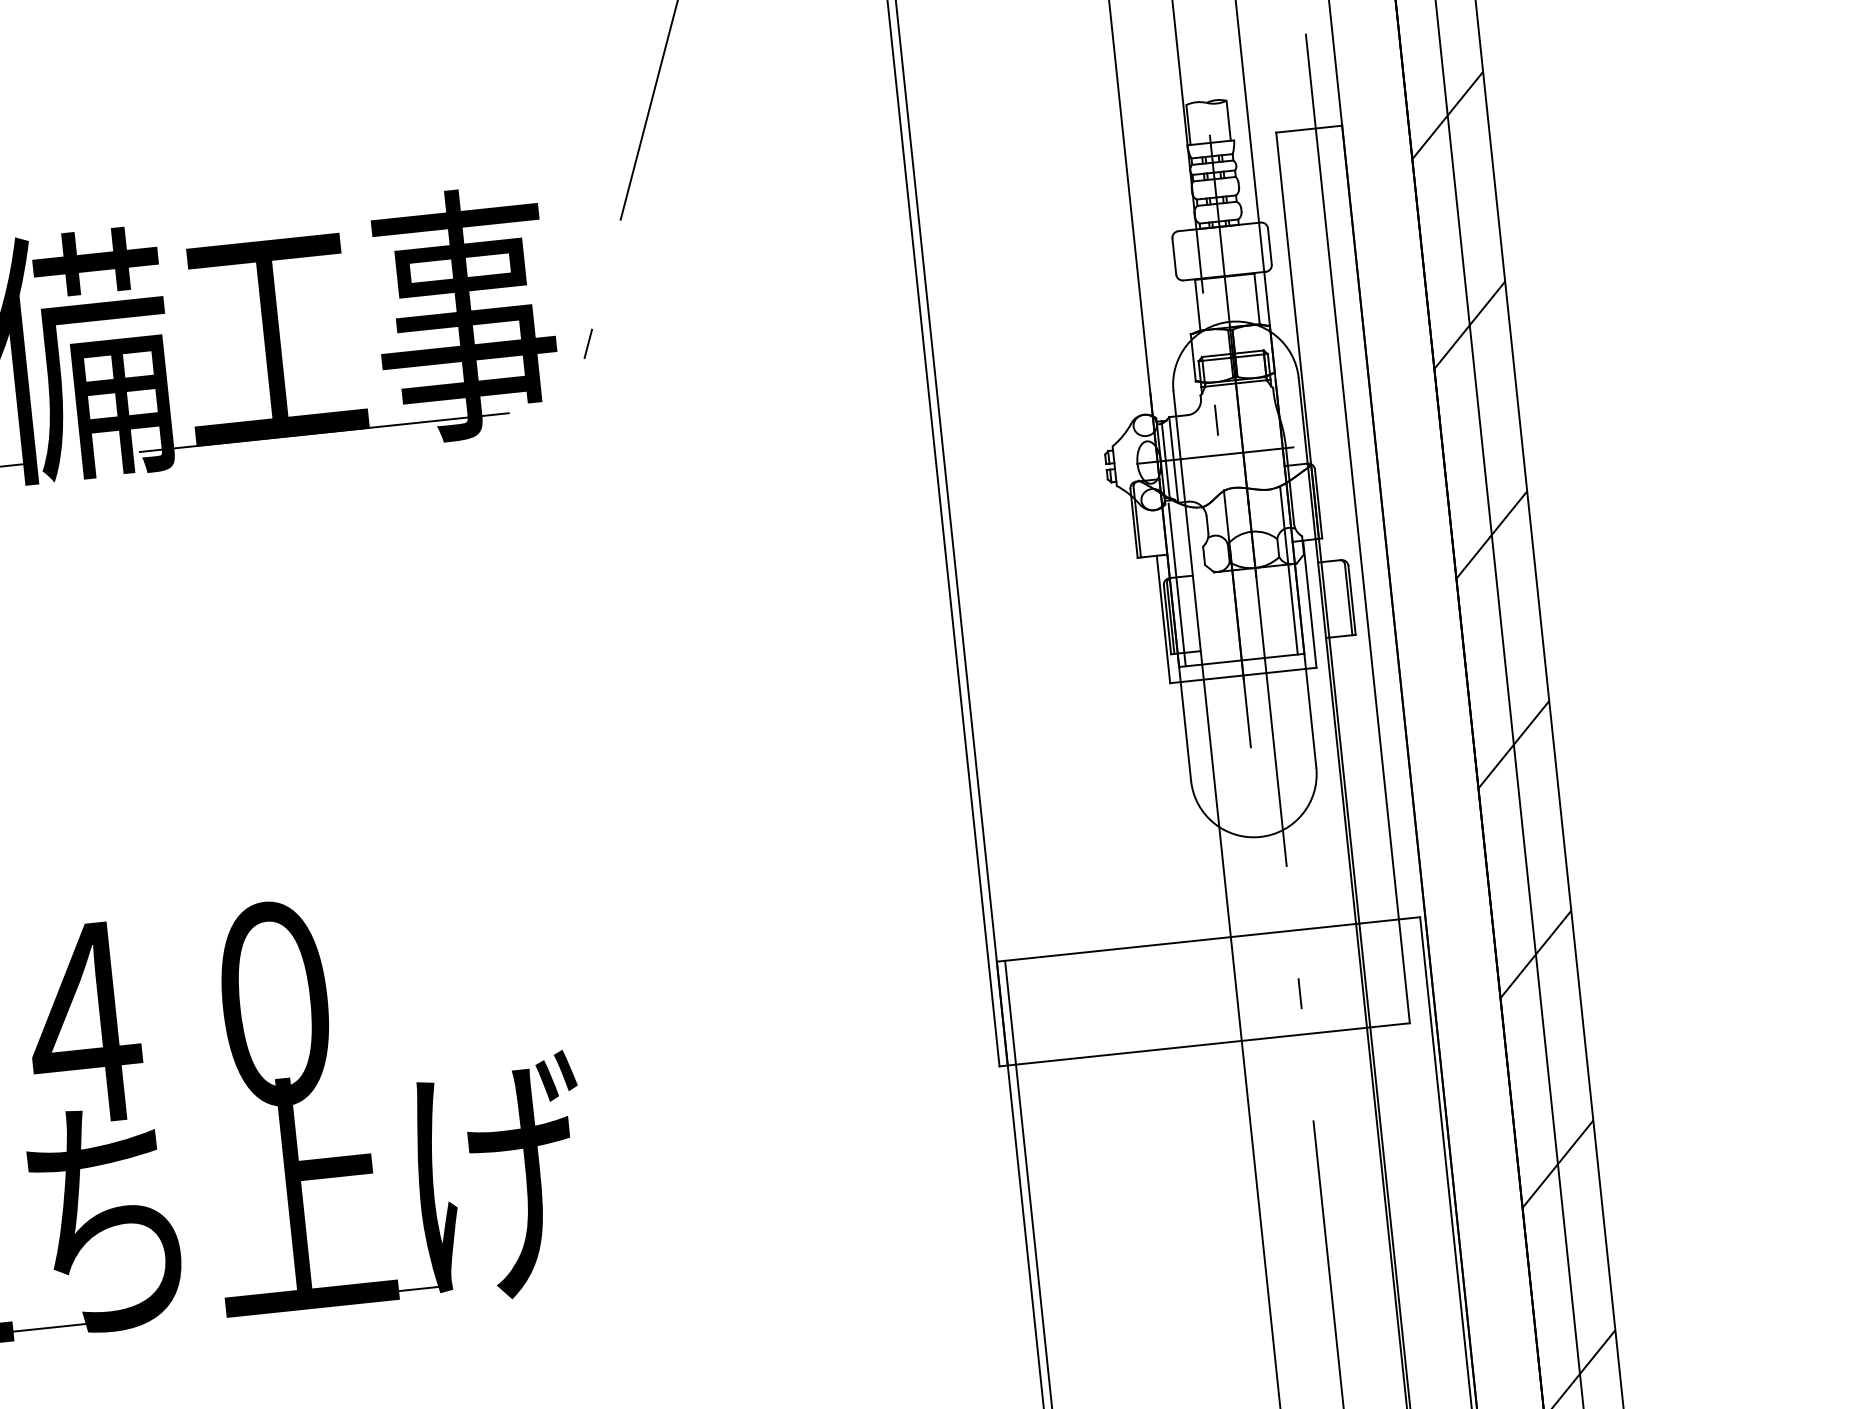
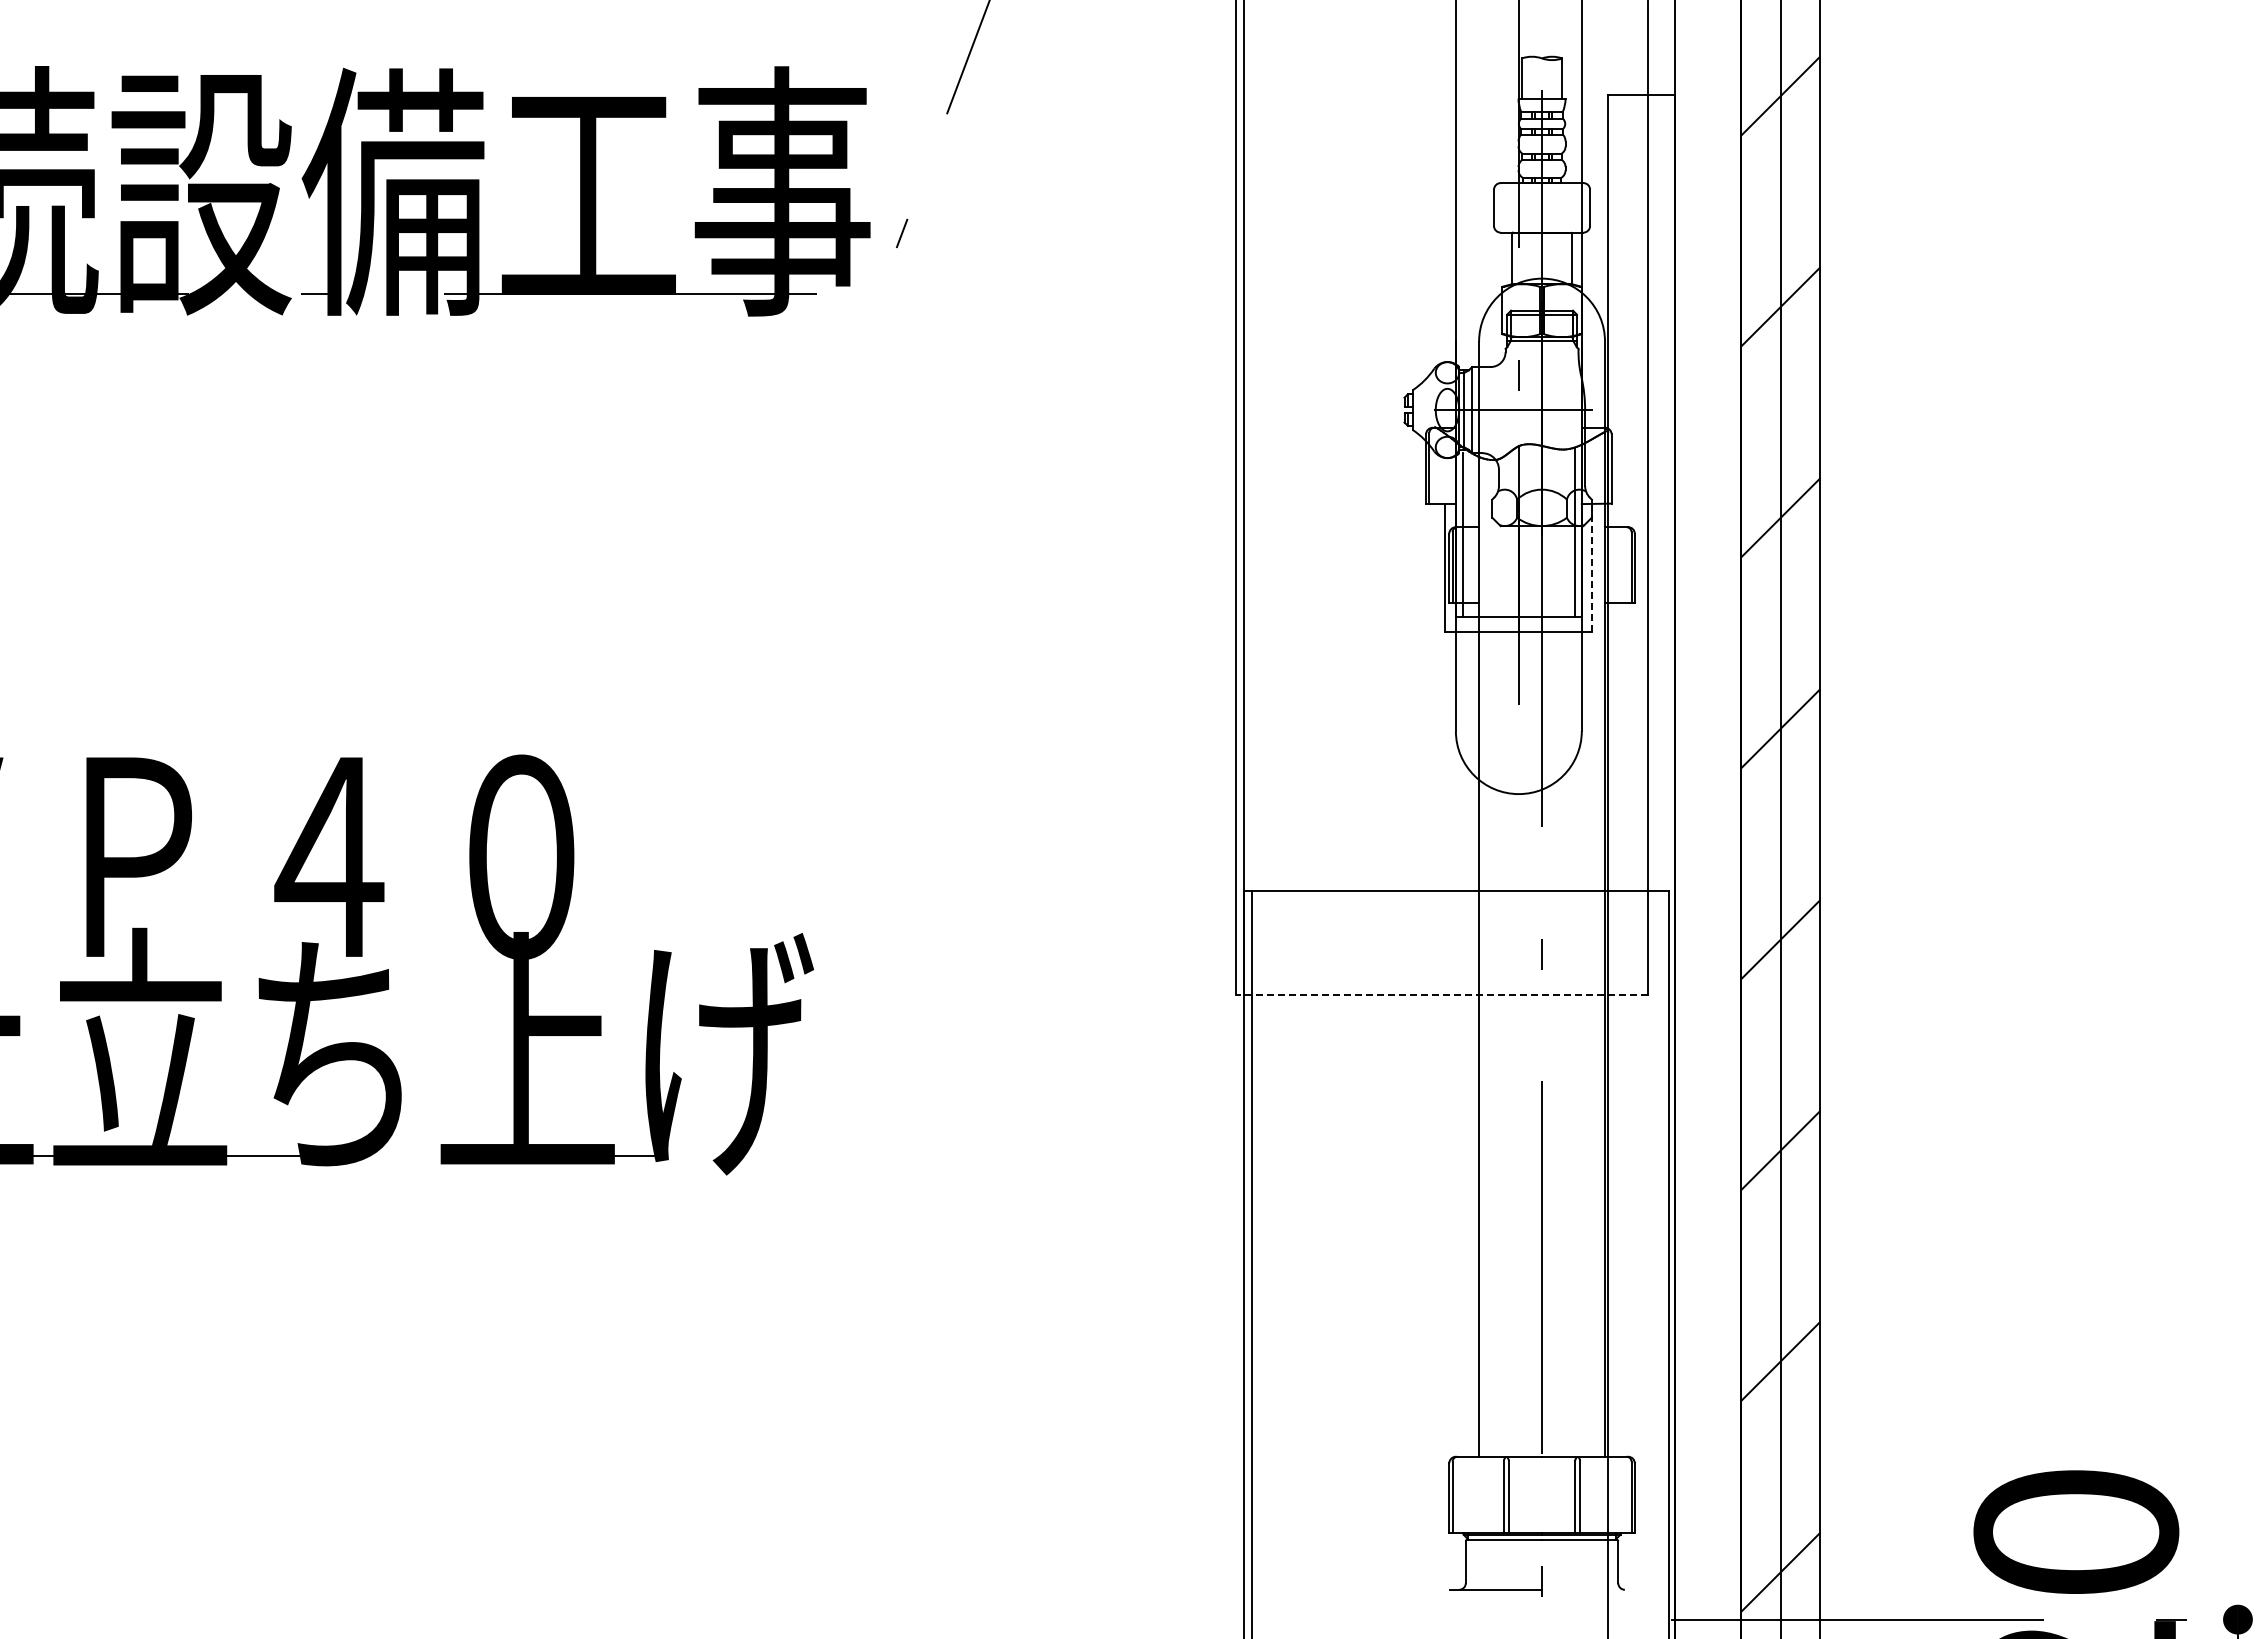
line: (1309, 603) -> (1592, 567), solid -> dashed
line: (1204, 1044) -> (1441, 994), solid -> dashed

